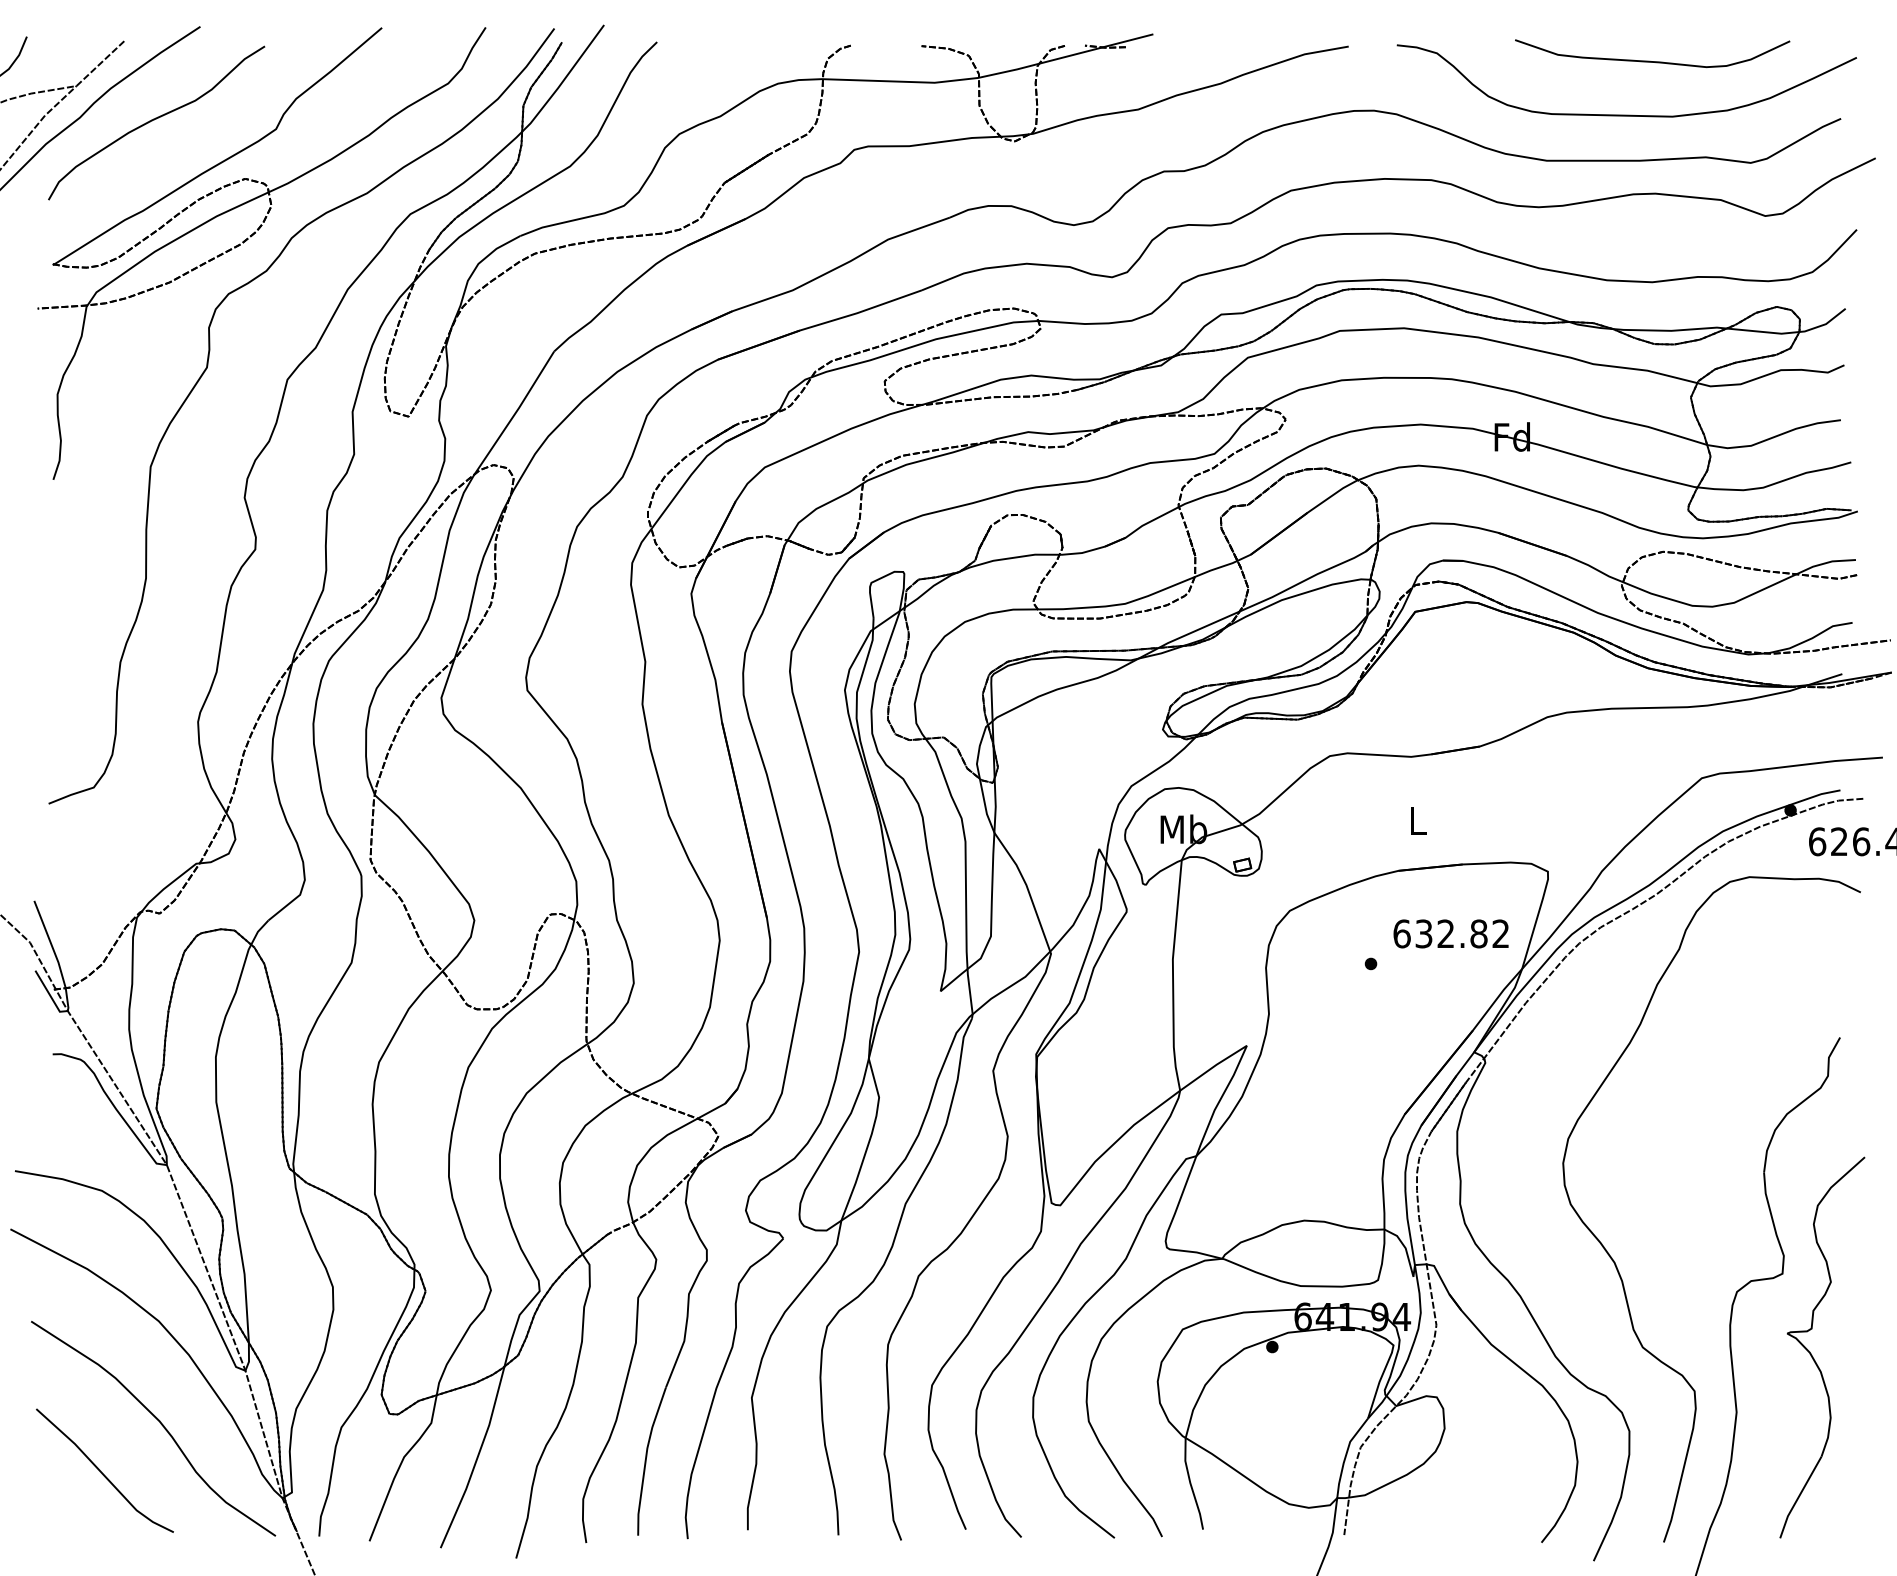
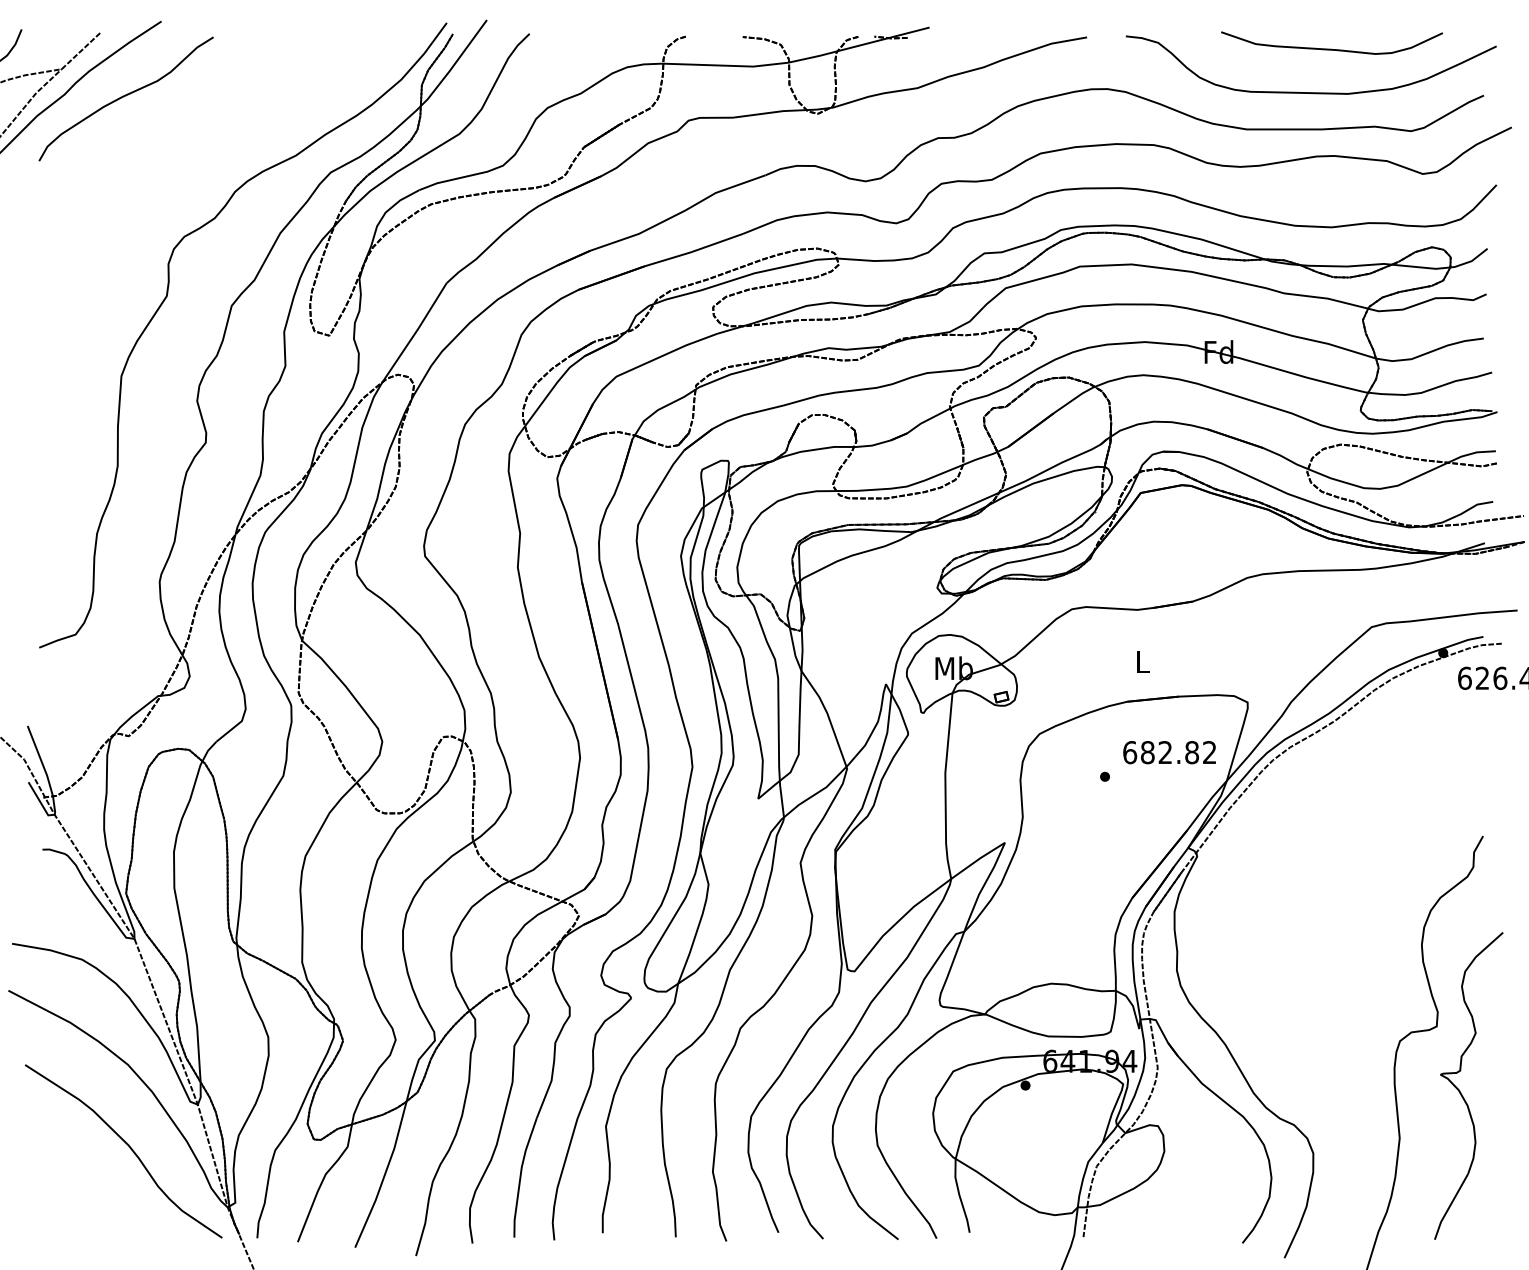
part: (251, 237) -> (202, 191), removed
text: (1423, 933) -> (1147, 752), 632.82 -> 682.82
curve: (1615, 1262) -> (1302, 1017), removed
line: (102, 1472) -> (82, 1186), removed

